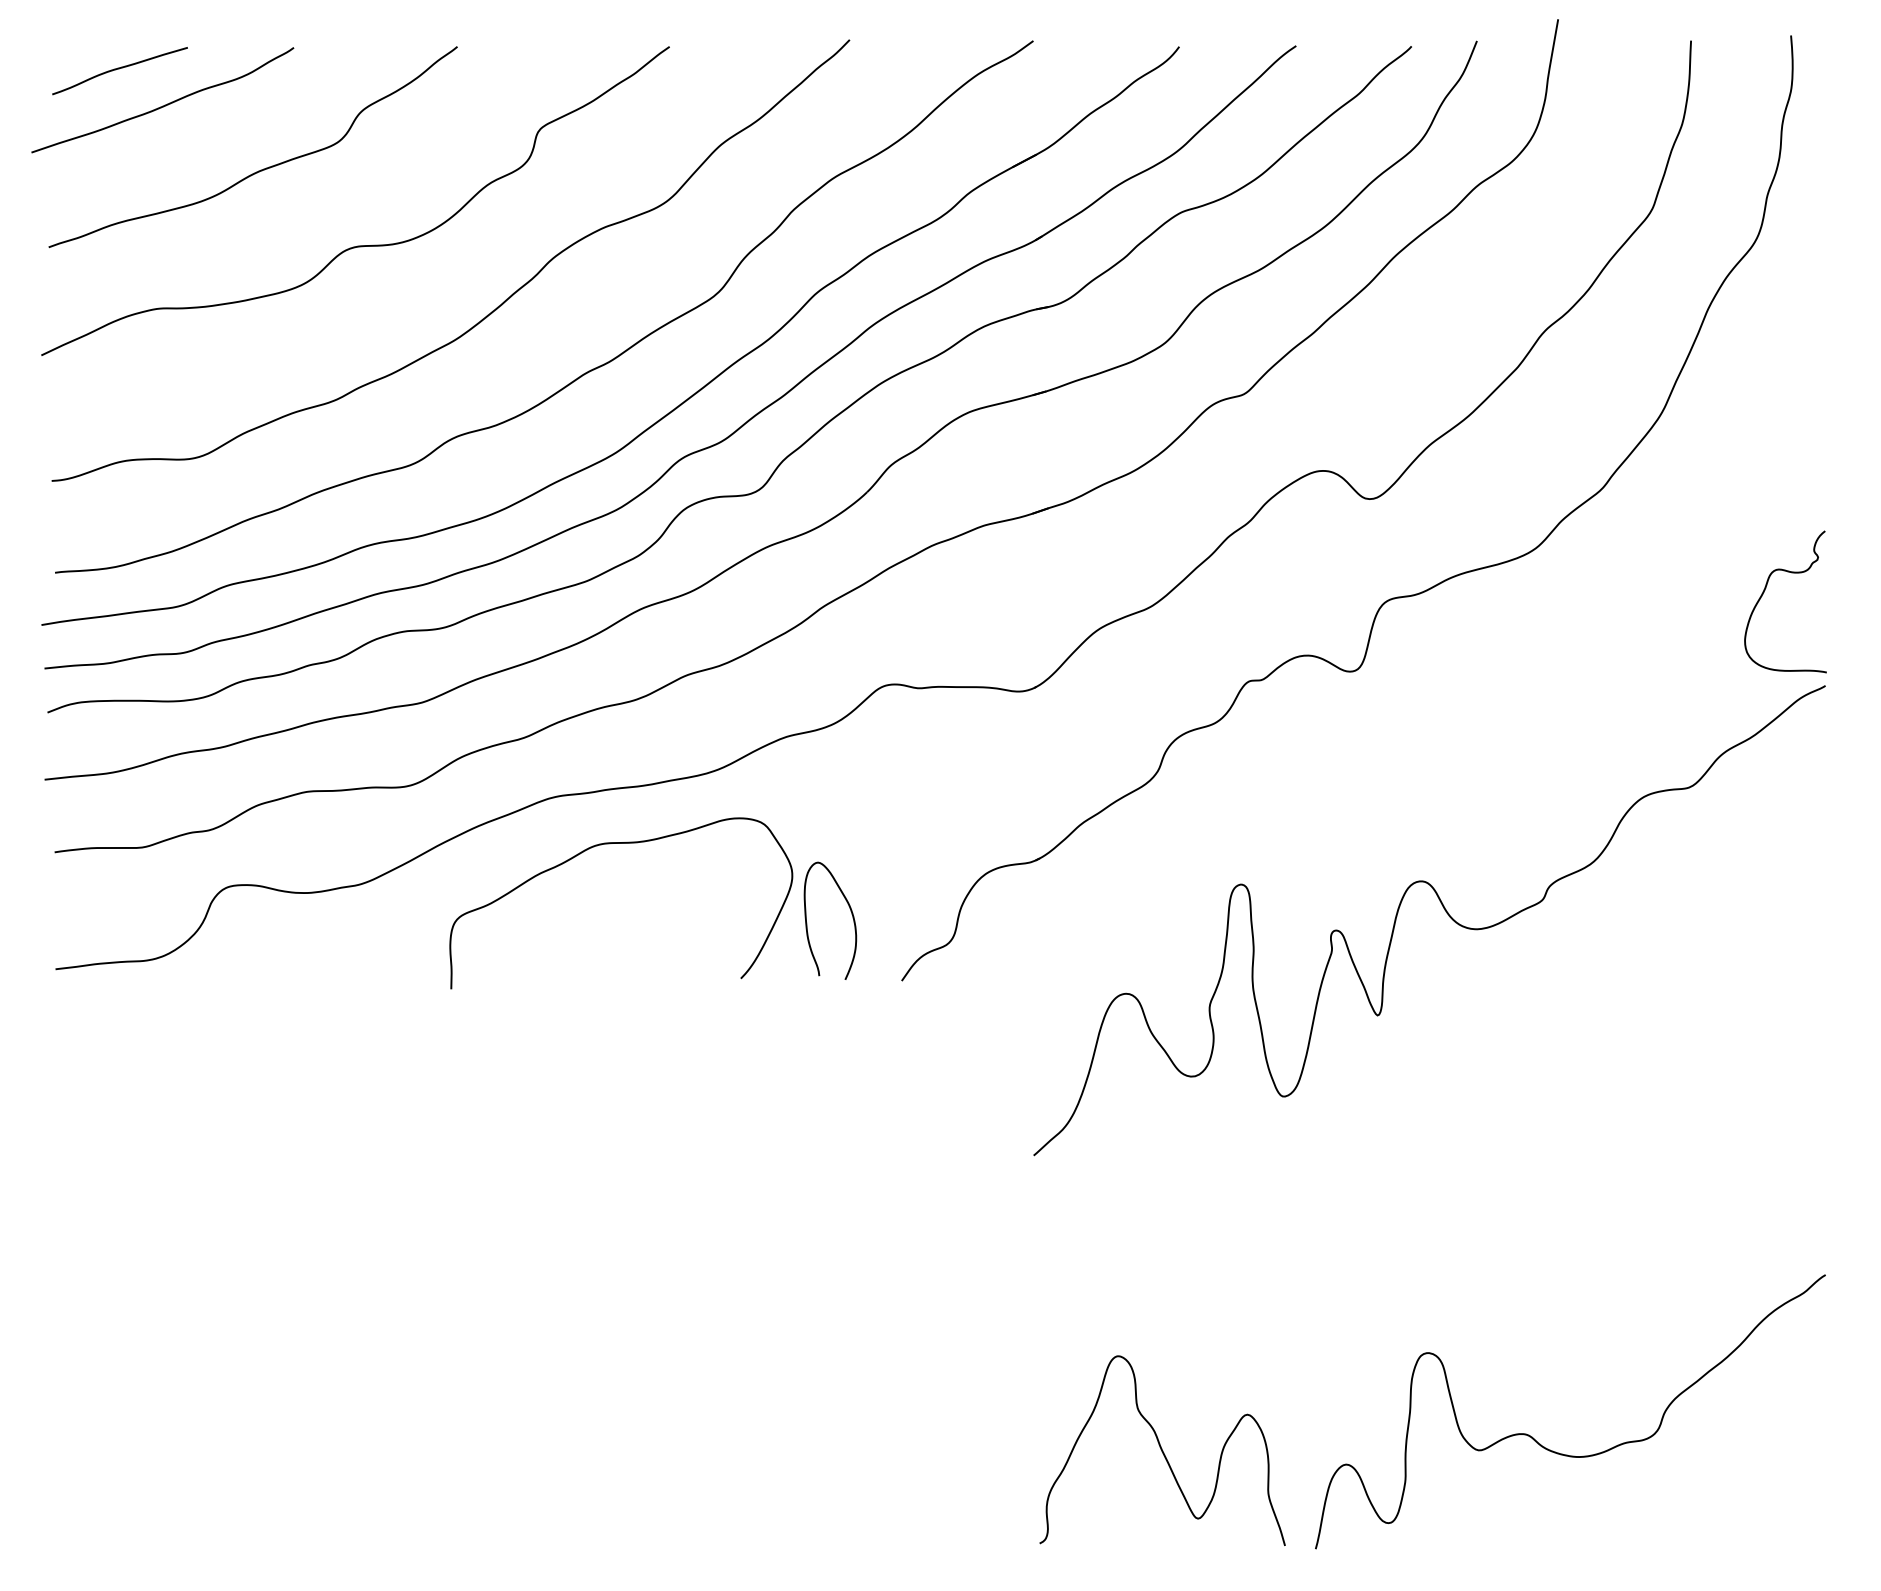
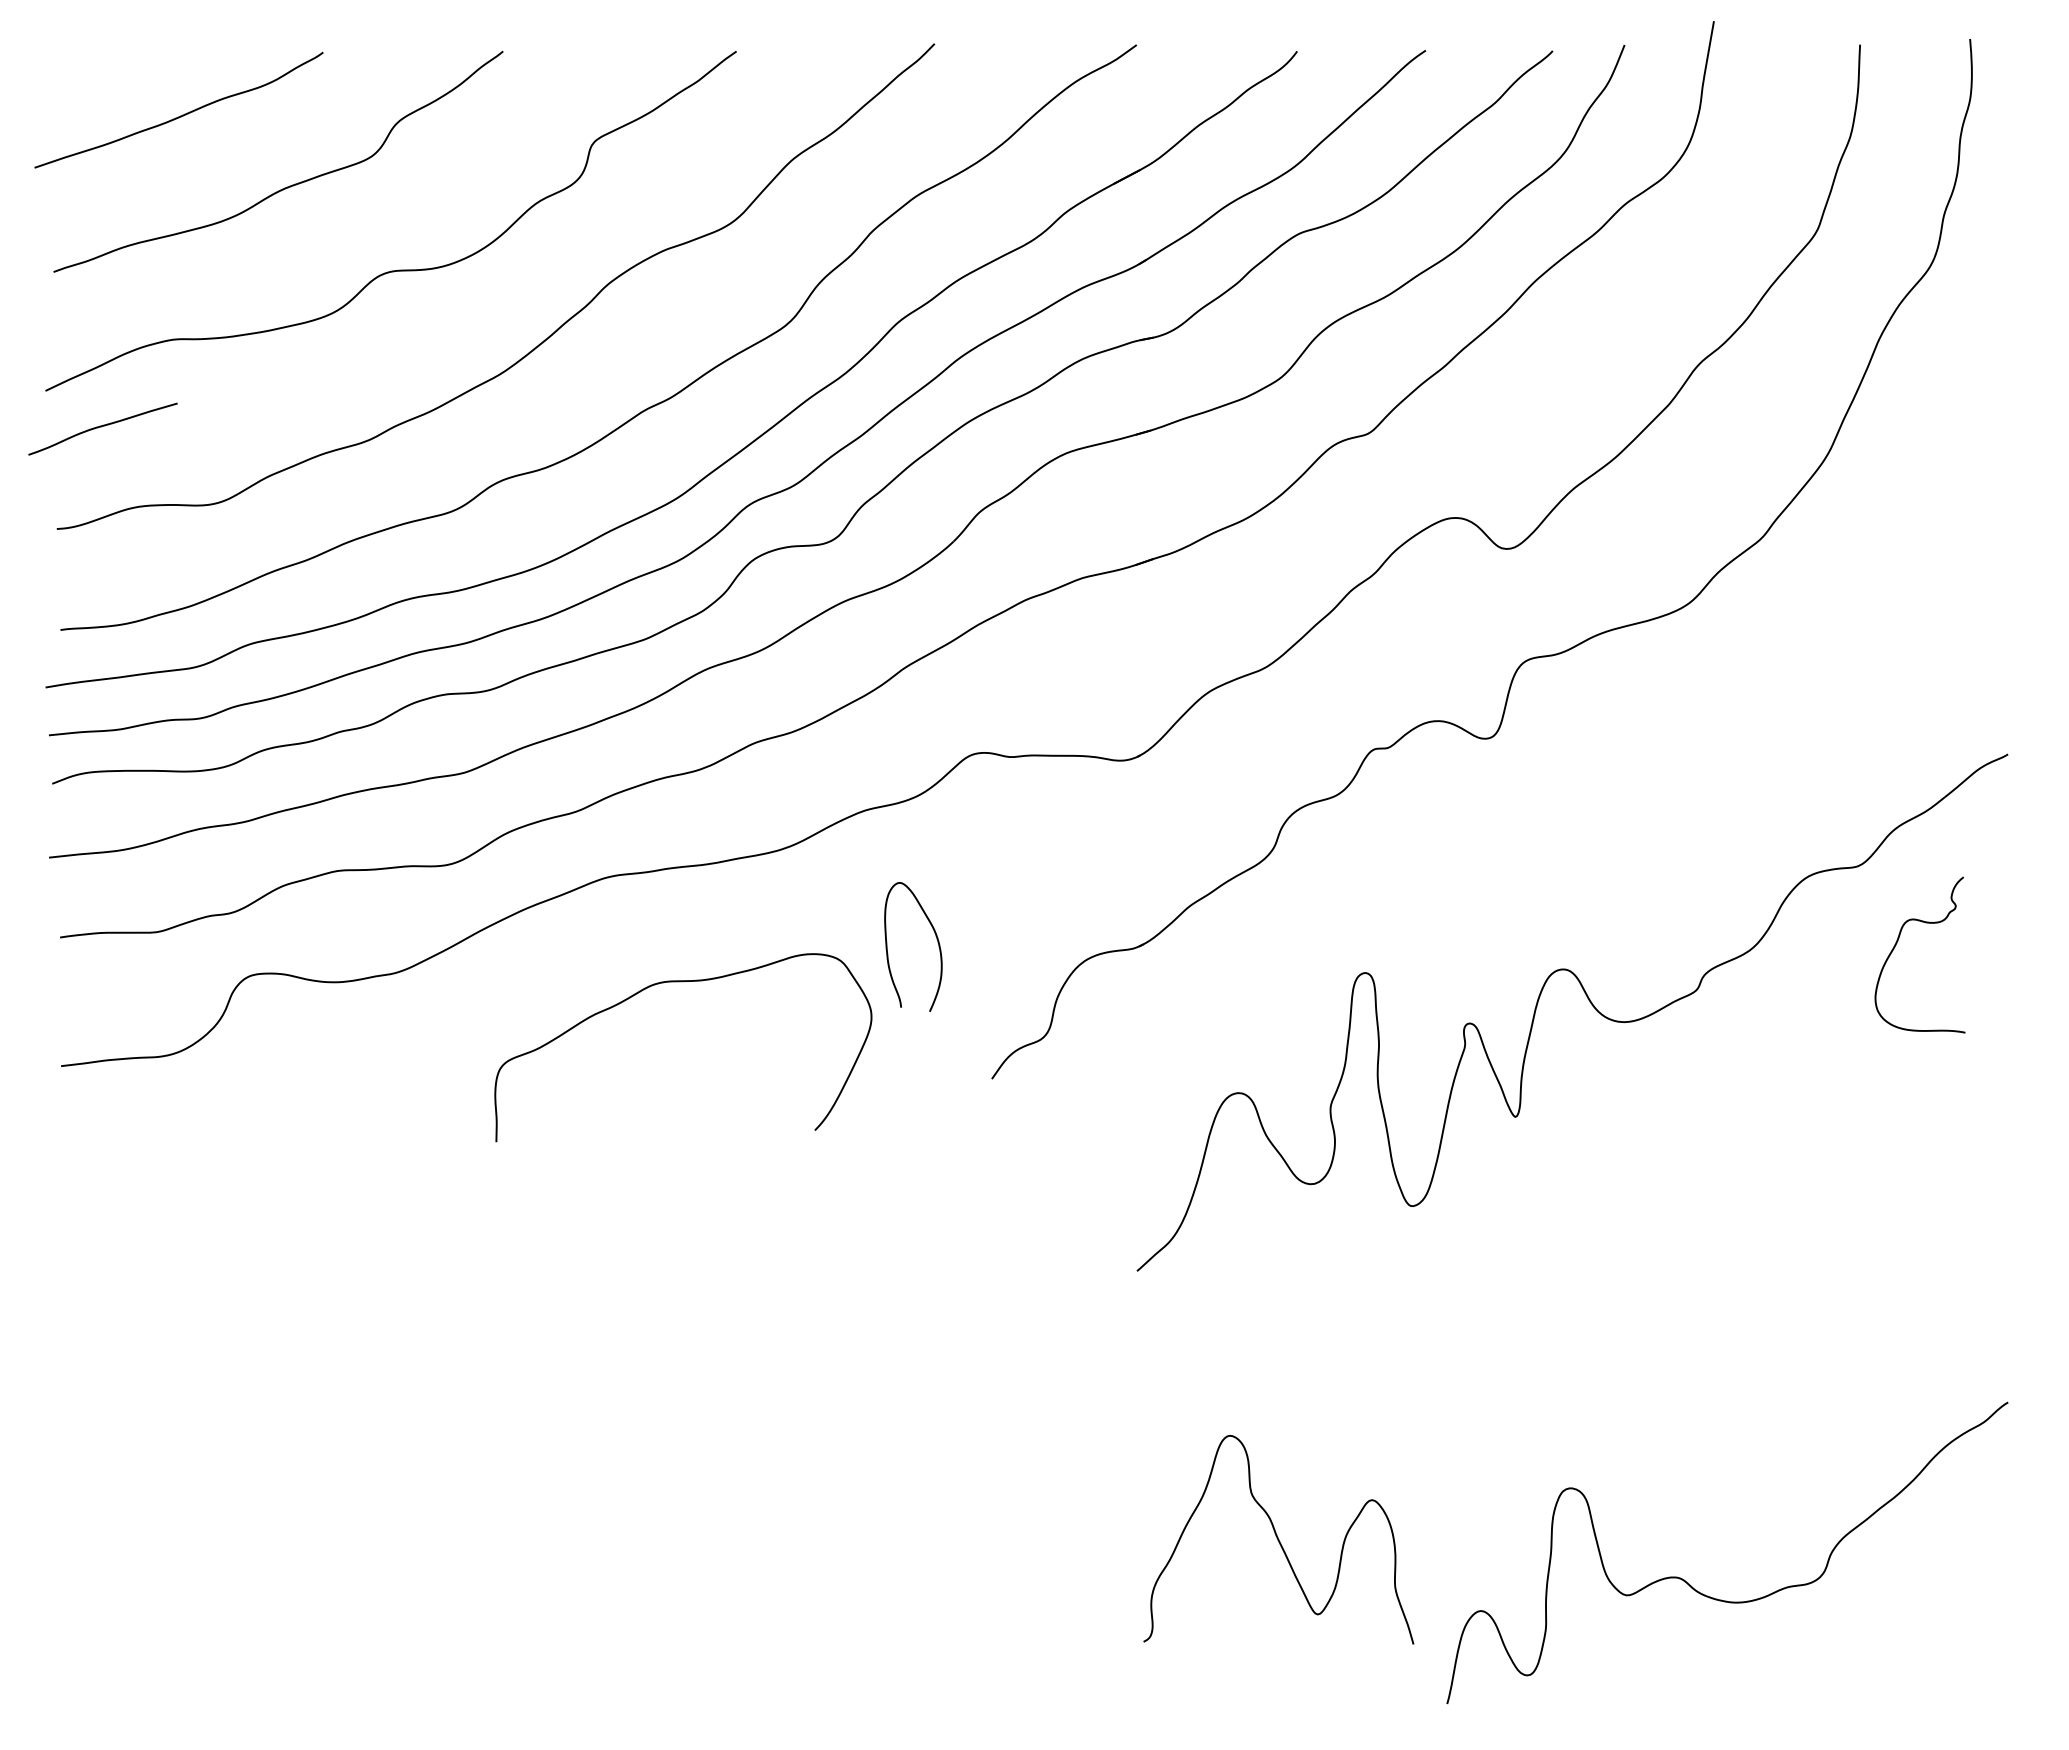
curve: (118, 69) -> (101, 427), moved
curve: (1765, 591) -> (1897, 943), moved
curve: (621, 844) -> (683, 982), moved
curve: (851, 914) -> (936, 939), moved
curve: (1162, 1450) -> (1278, 1539), moved

